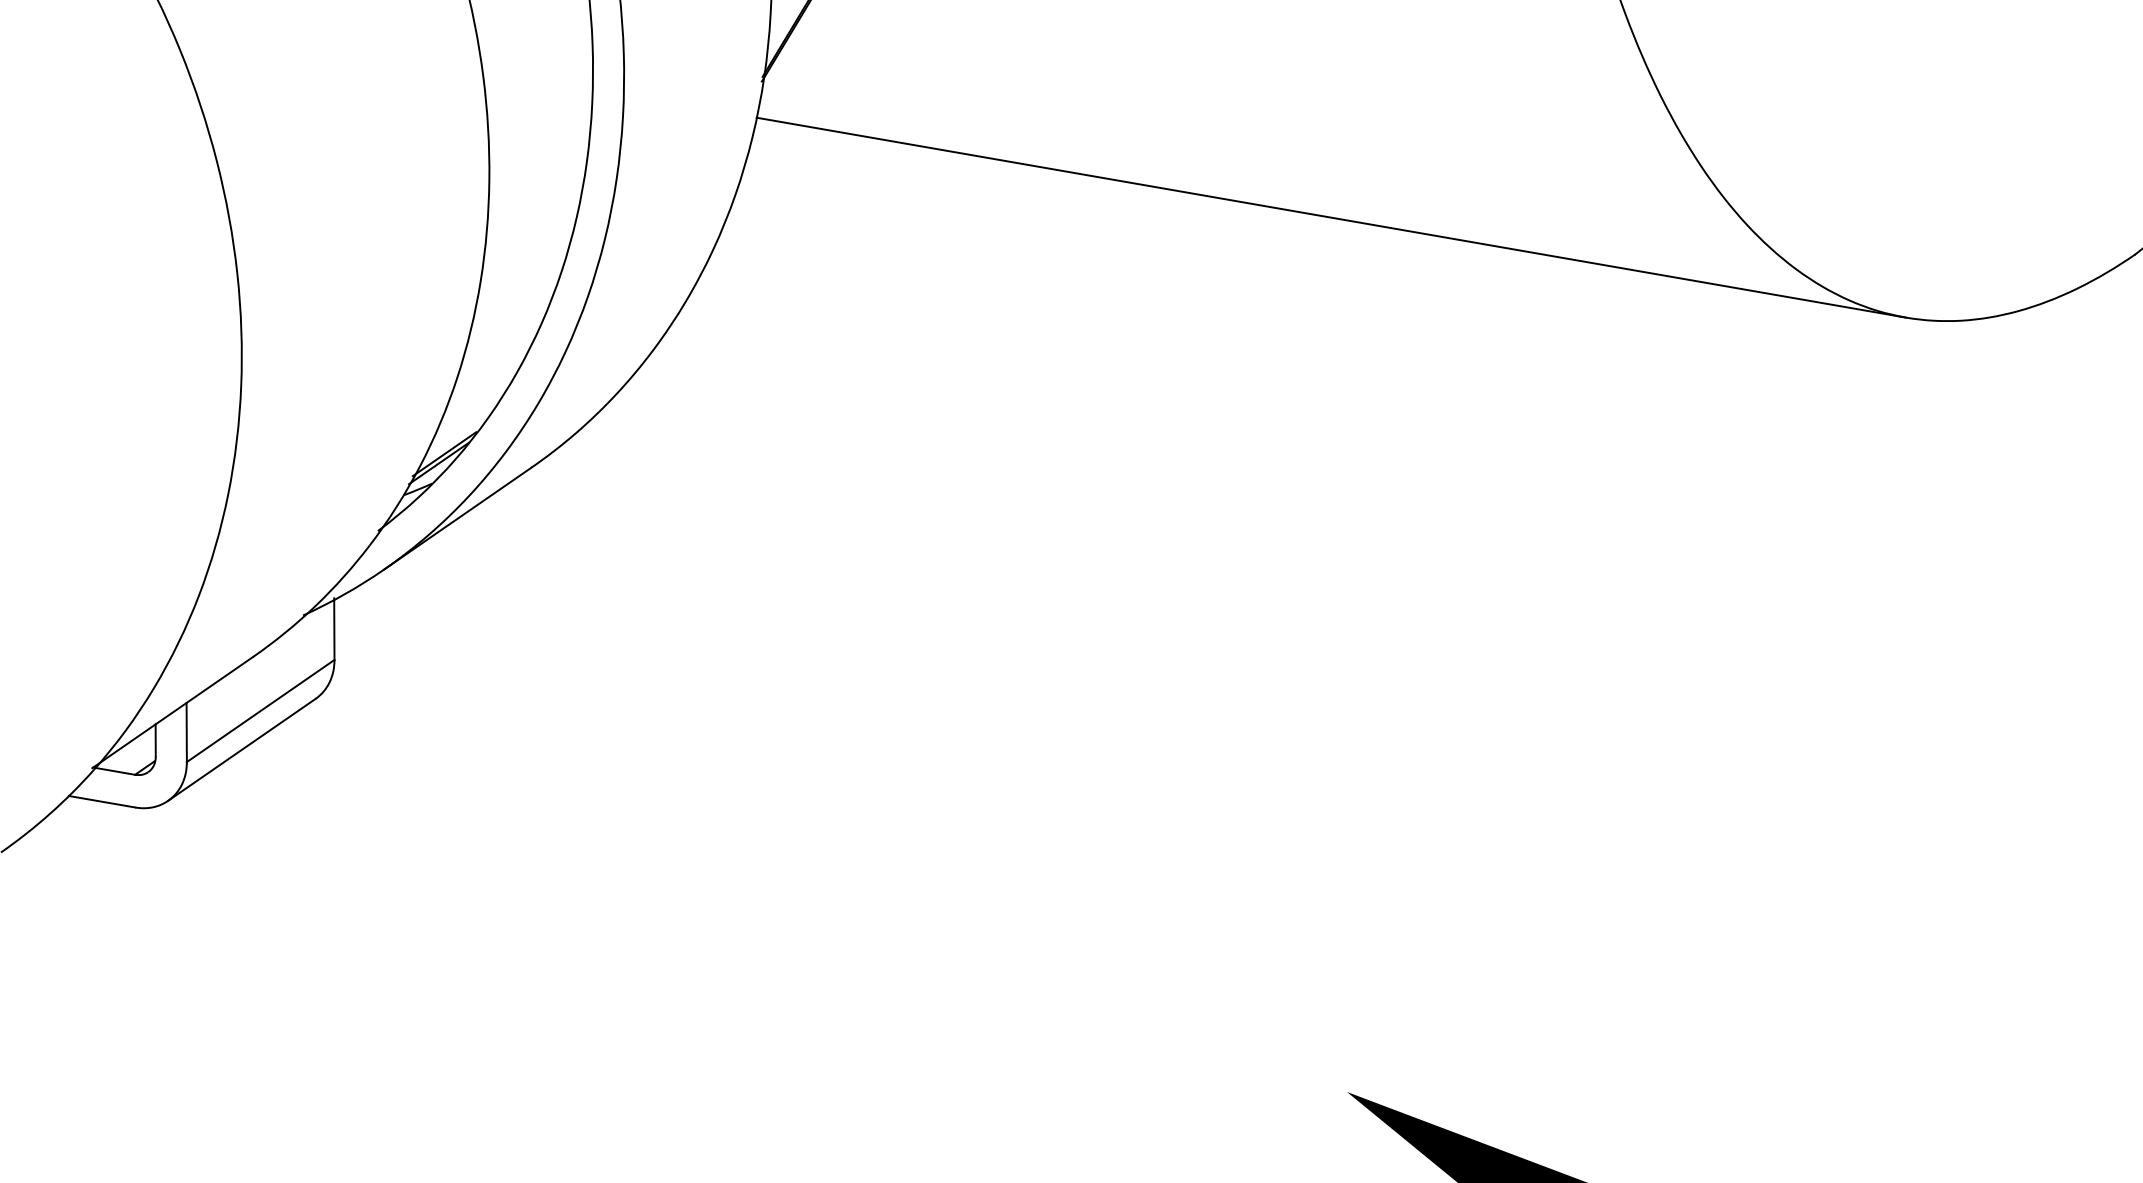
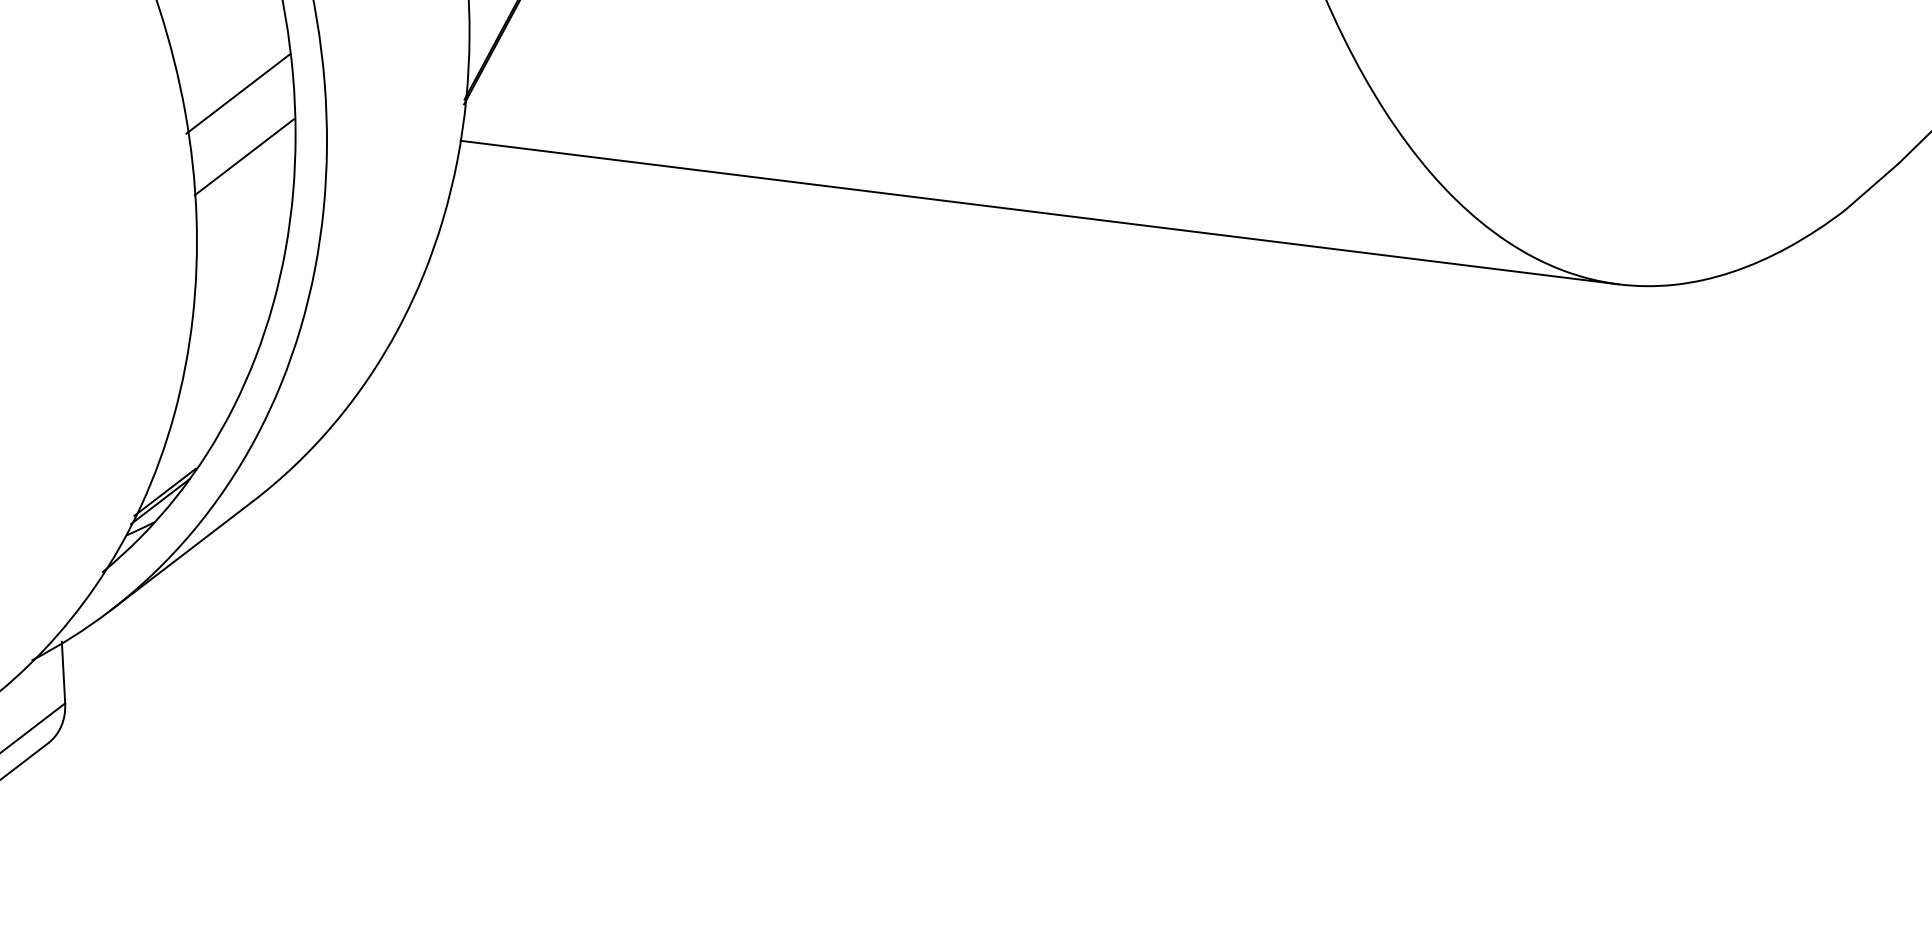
line: (537, 59) -> (238, 93), added
line: (539, 123) -> (243, 157), added

